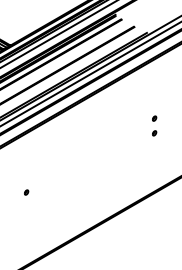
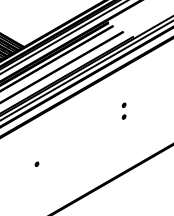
part: (153, 125) -> (123, 110), moved

